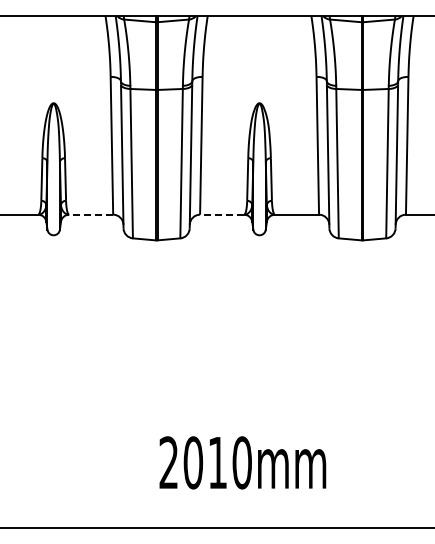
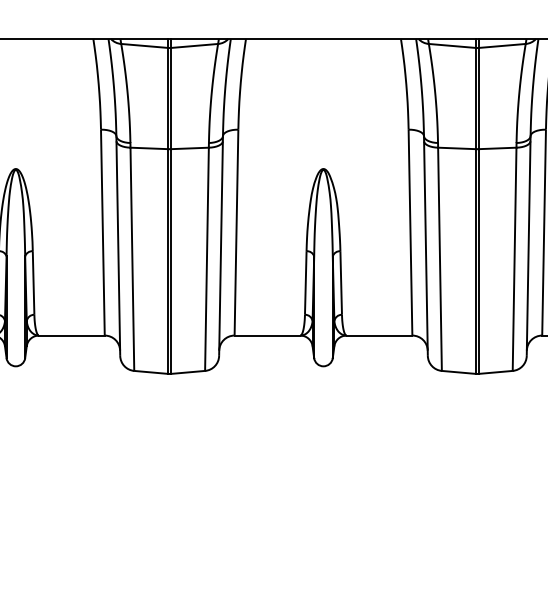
line: (90, 214) -> (70, 335), dashed -> solid
line: (221, 214) -> (266, 335), dashed -> solid

